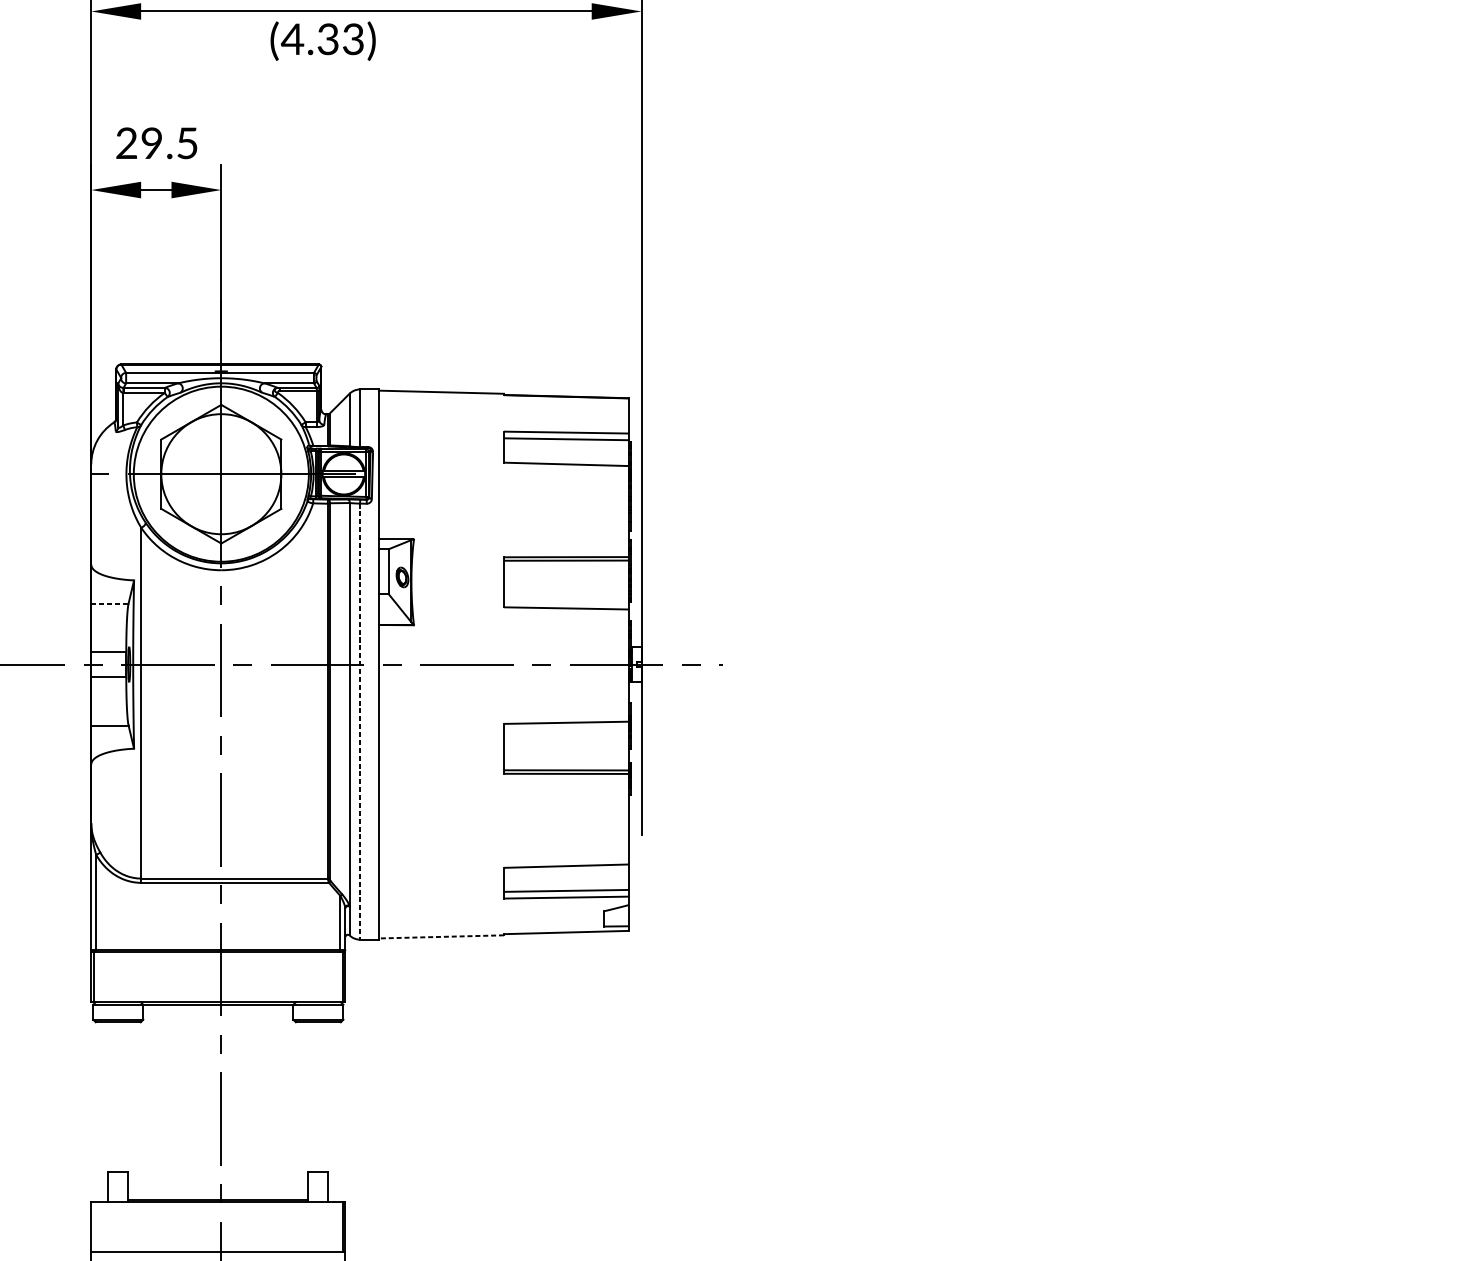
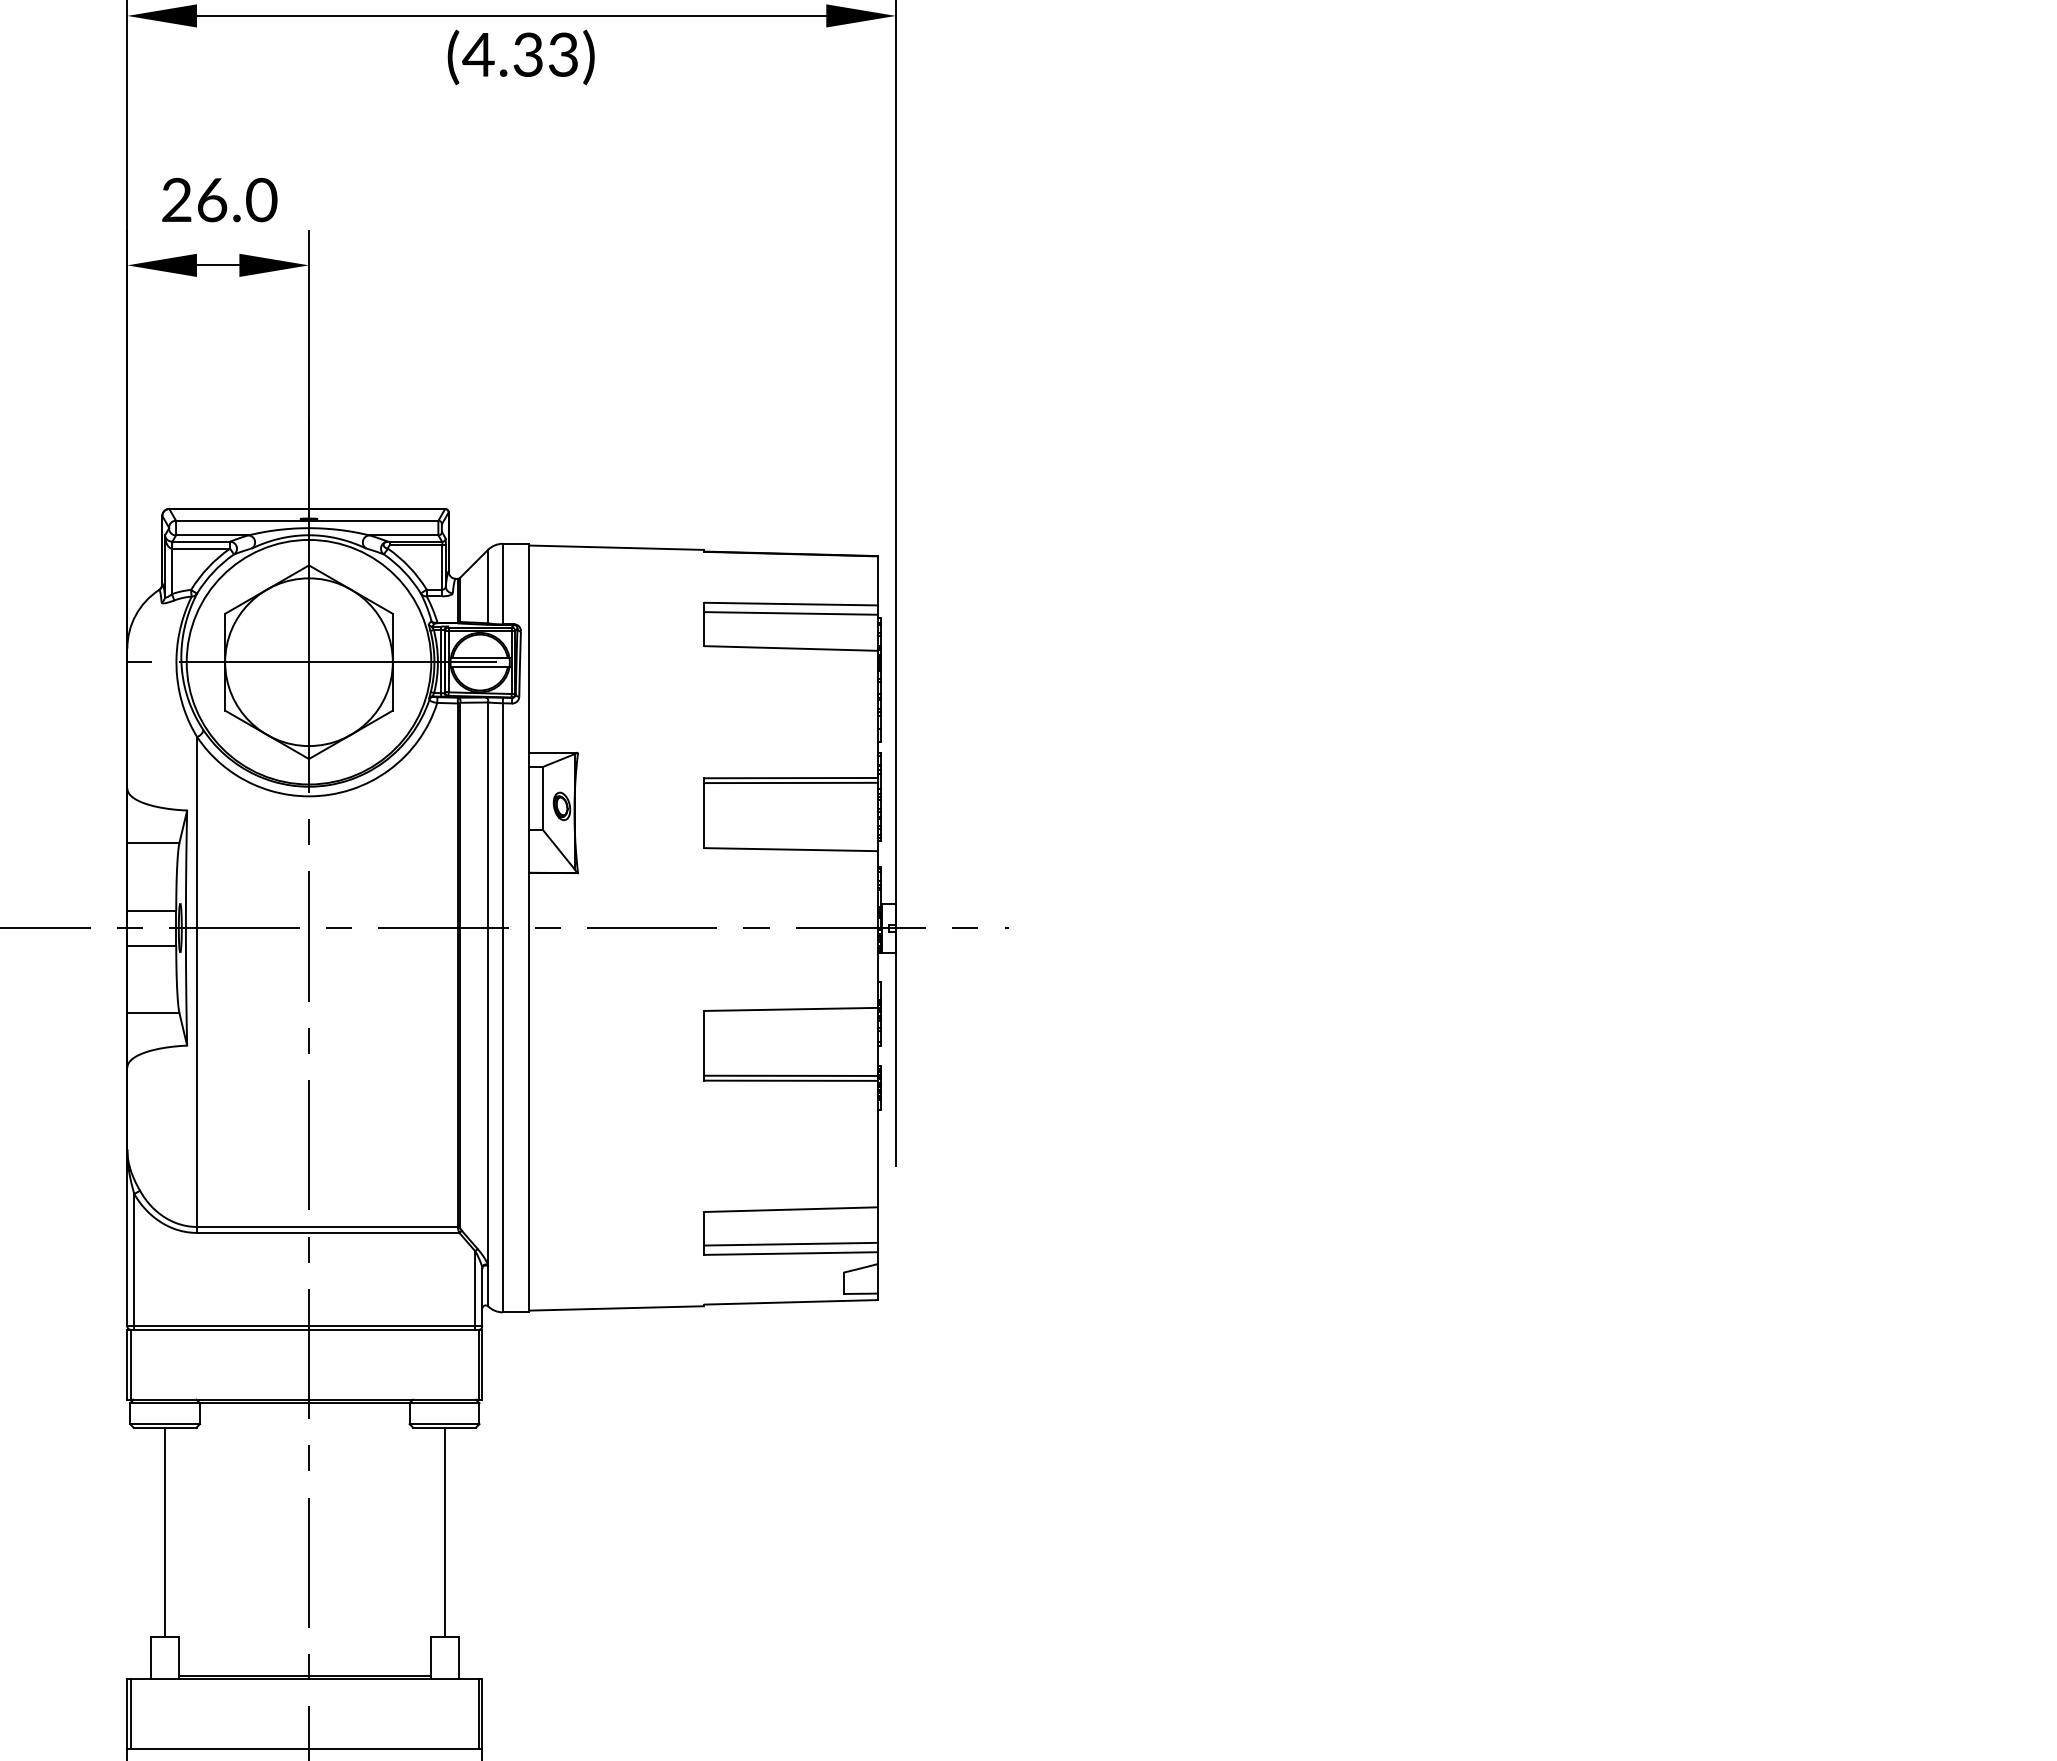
text: (322, 41) -> (520, 57), moved
text: (170, 142) -> (237, 199), 29.5 -> 26.0
line: (110, 603) -> (153, 842), dashed -> solid
line: (359, 721) -> (502, 1007), dashed -> solid
line: (440, 936) -> (615, 1308), dashed -> solid
line: (118, 1097) -> (165, 1532), added
line: (318, 1097) -> (444, 1532), added
line: (93, 1227) -> (130, 1714), added

